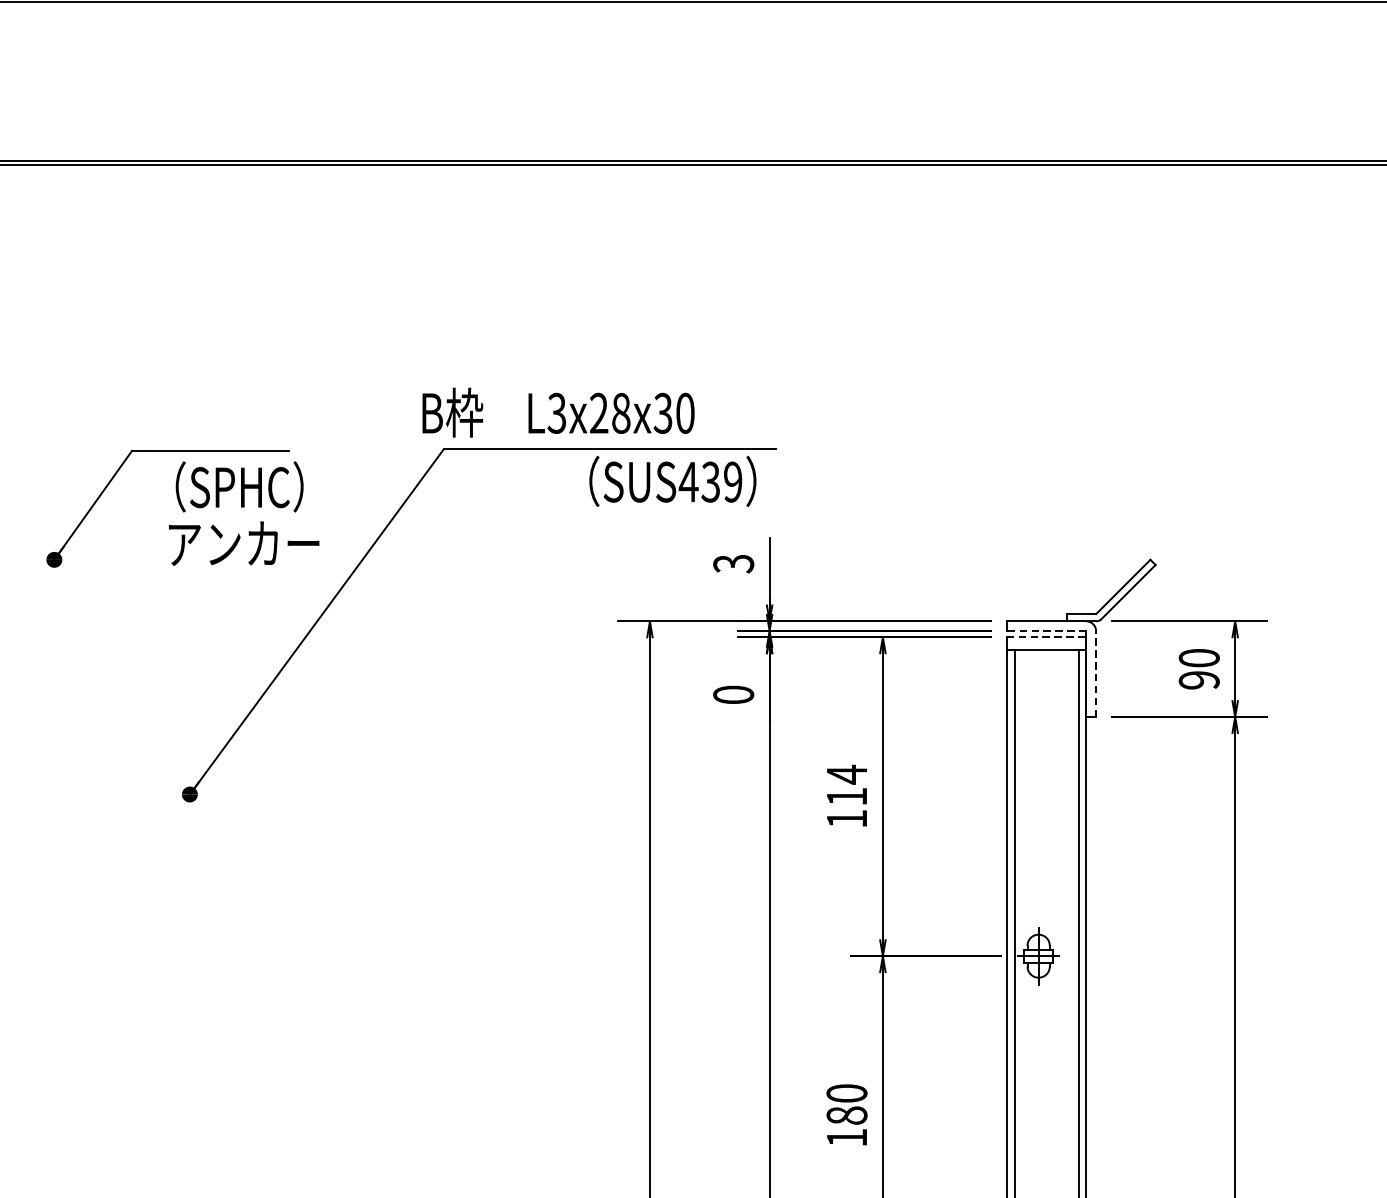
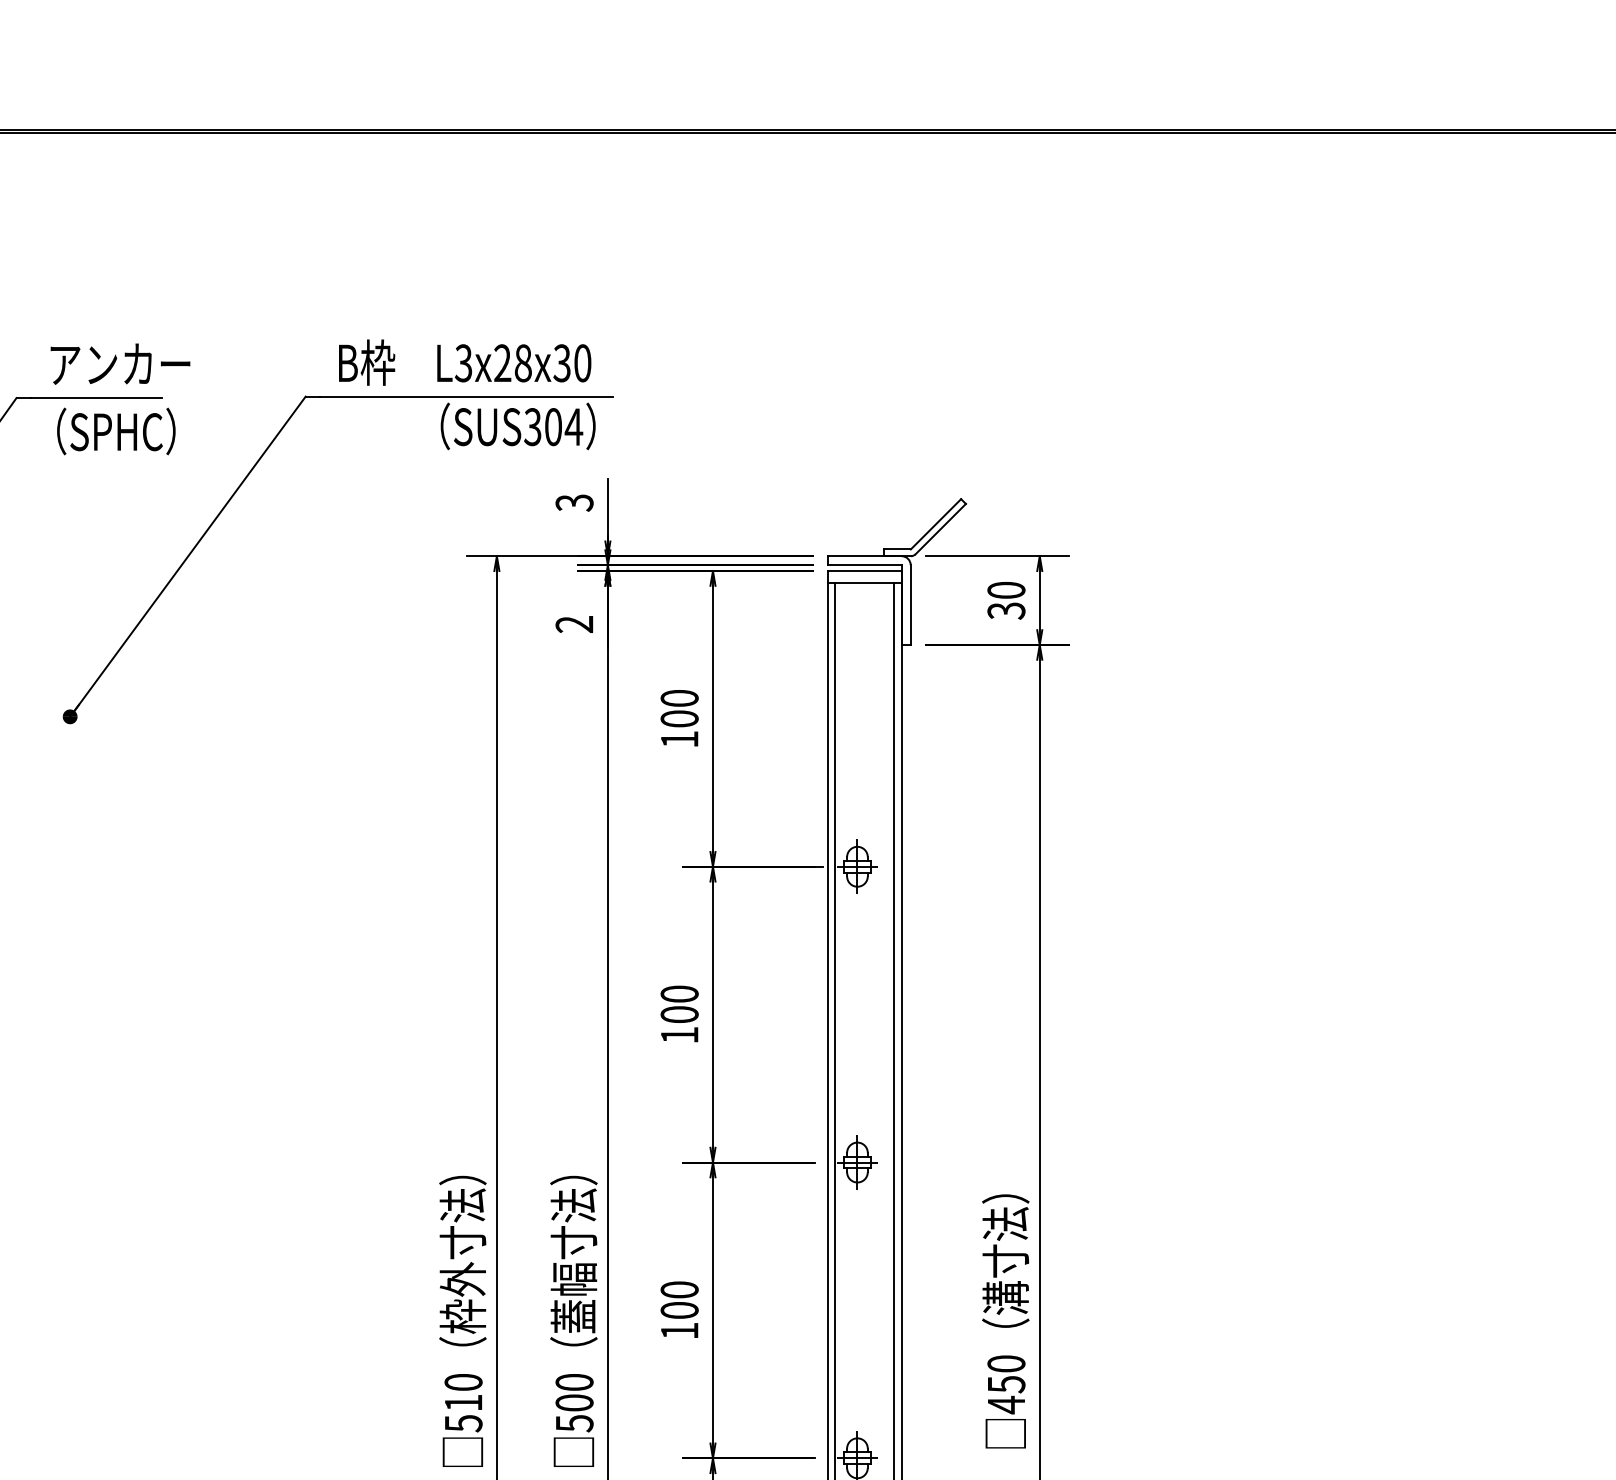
text: (558, 412) -> (465, 362), moved
text: (710, 482) -> (553, 427), SUS439 -> SUS304
text: (244, 542) -> (120, 363), moved
line: (1046, 631) -> (864, 565), dashed -> solid
line: (1046, 637) -> (864, 571), dashed -> solid
line: (1095, 674) -> (910, 605), dashed -> solid
text: (1199, 679) -> (1006, 610), 90 -> 30
text: (733, 694) -> (574, 624), 0 -> 2
text: (846, 785) -> (679, 708), 114 -> 100
text: (846, 1115) -> (679, 1014), 180 -> 100

